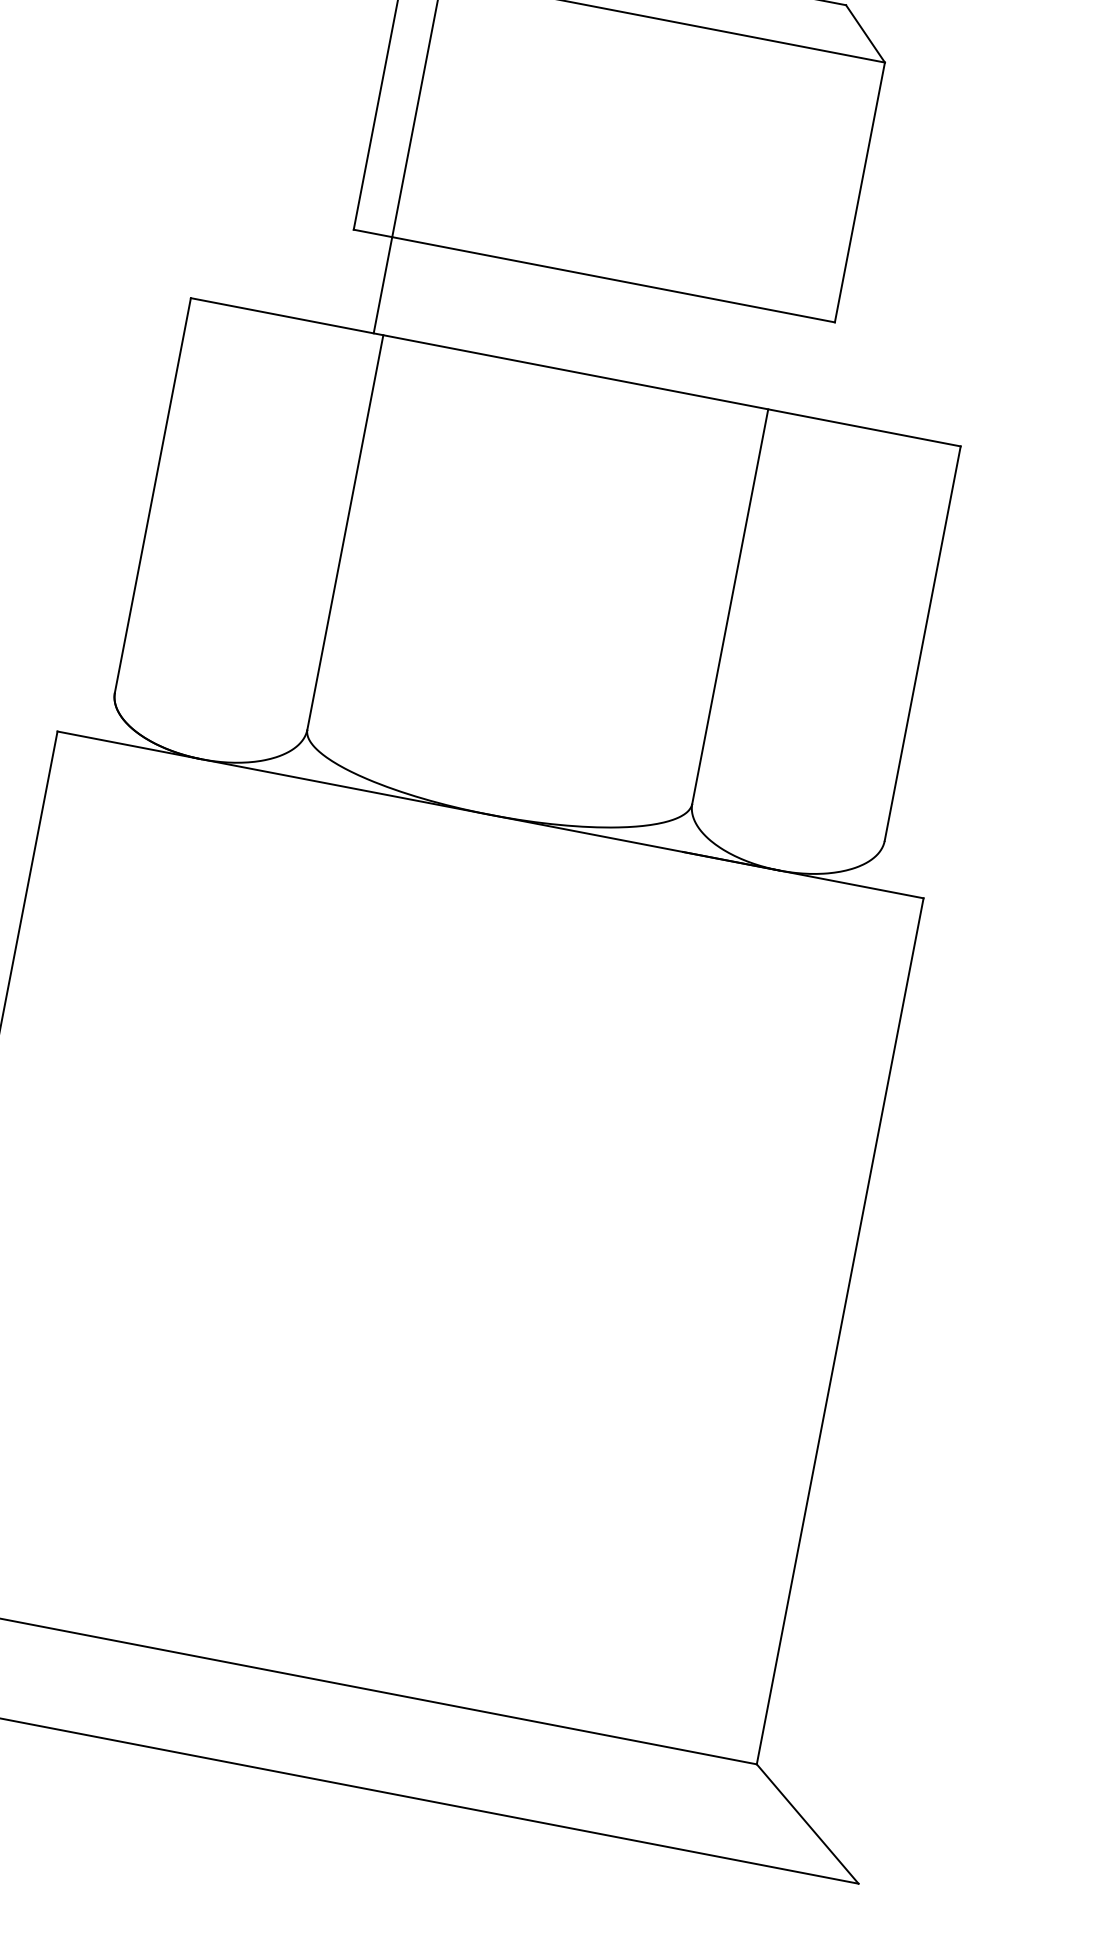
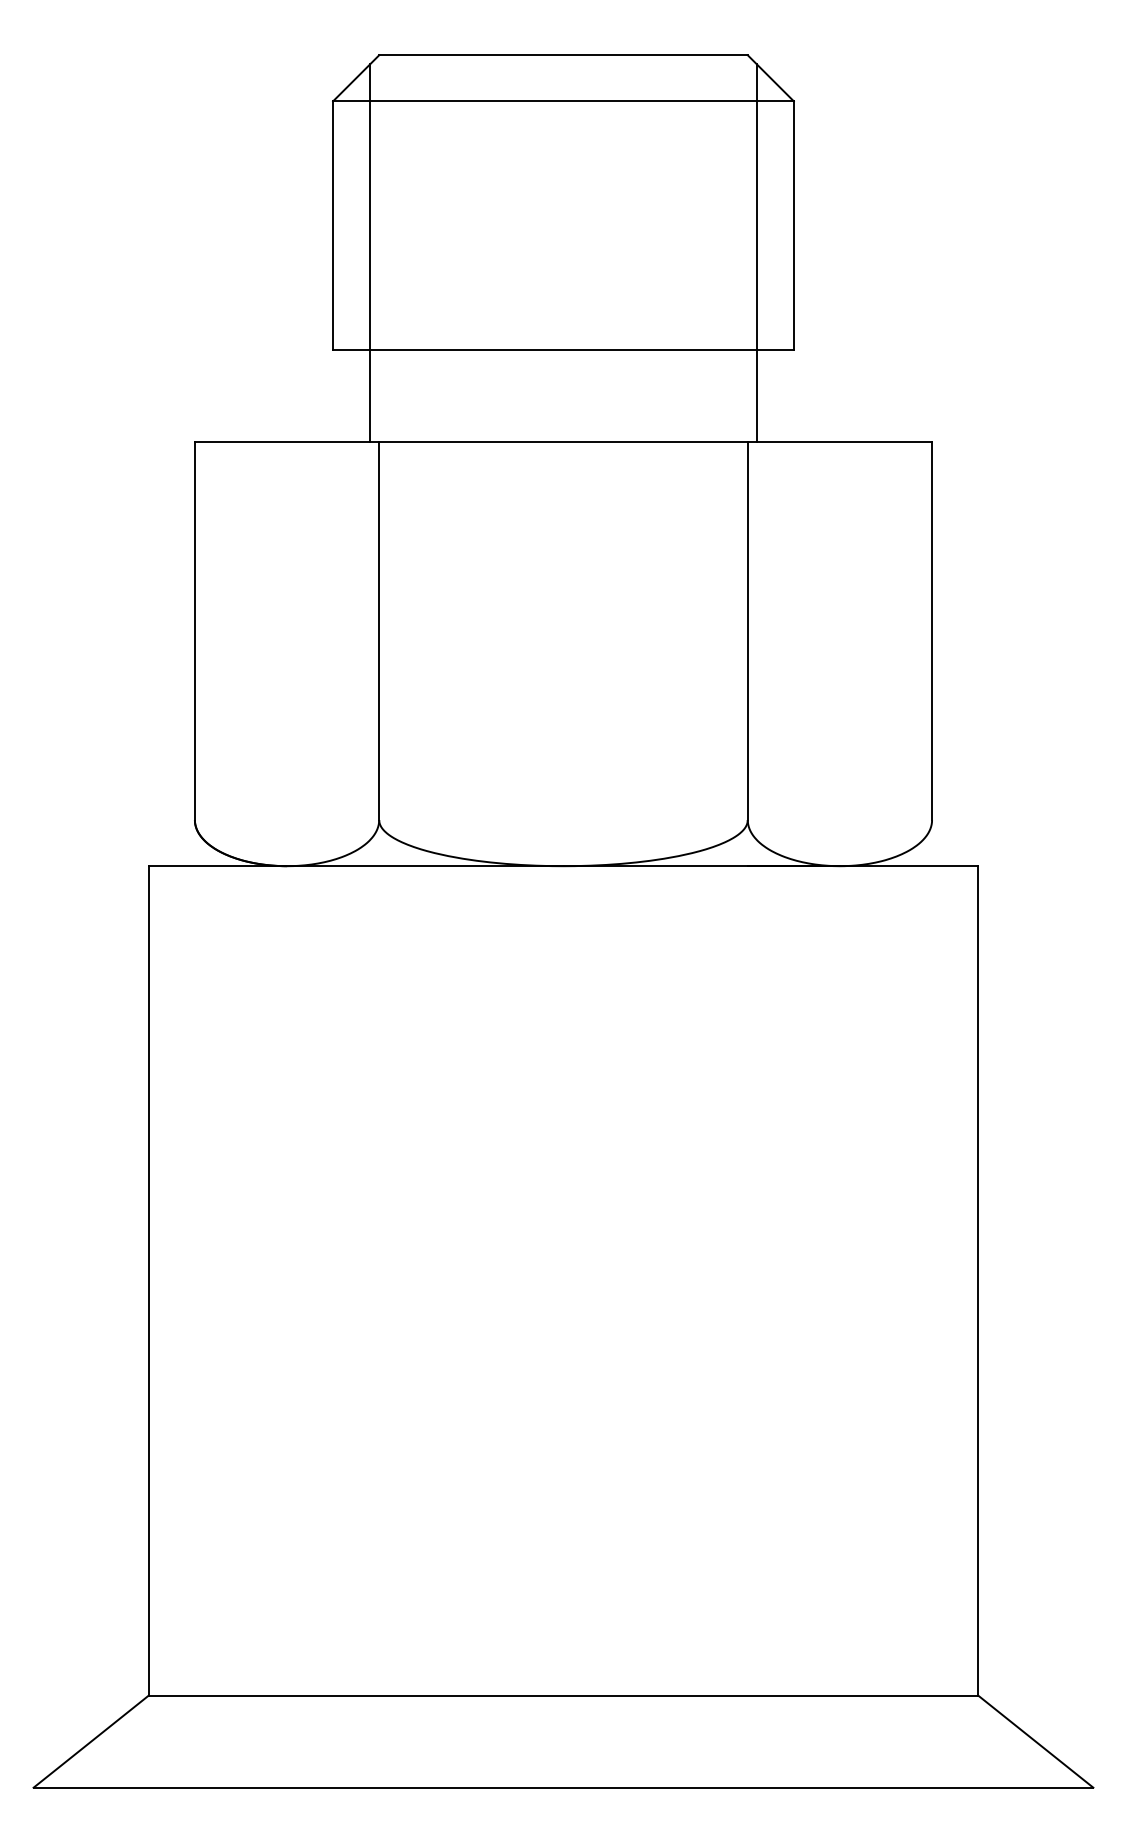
line: (816, 214) -> (757, 253), added

